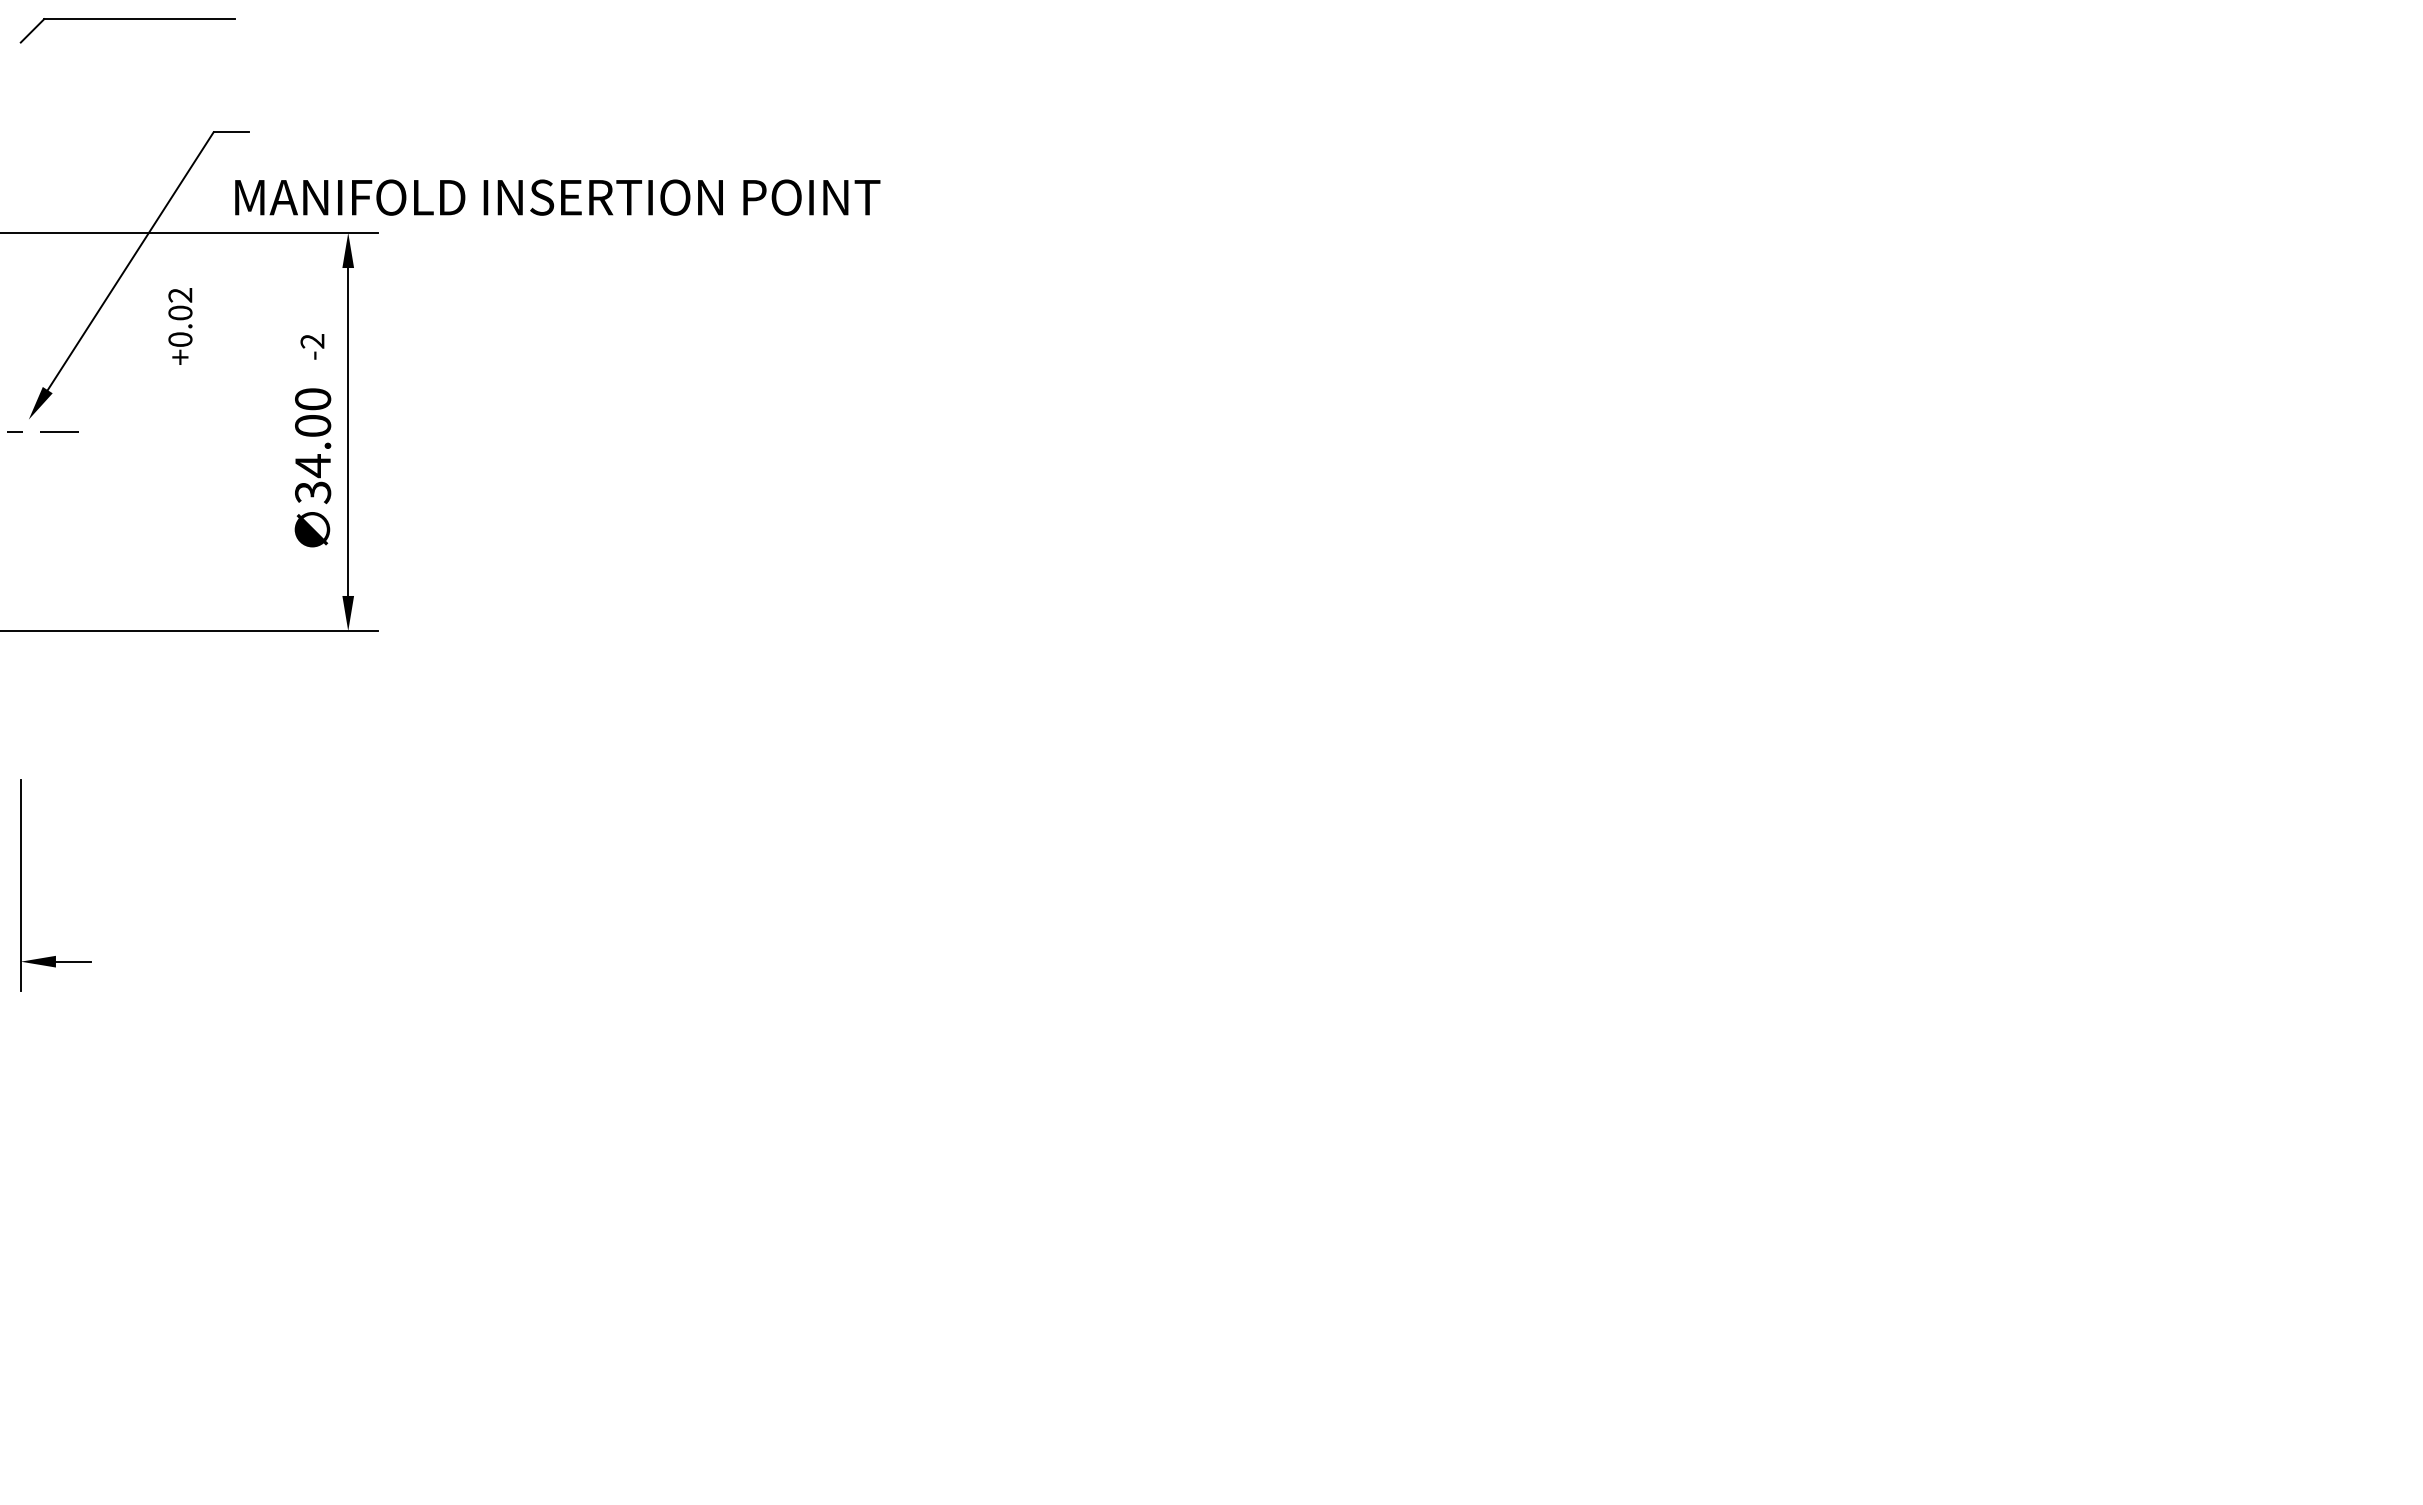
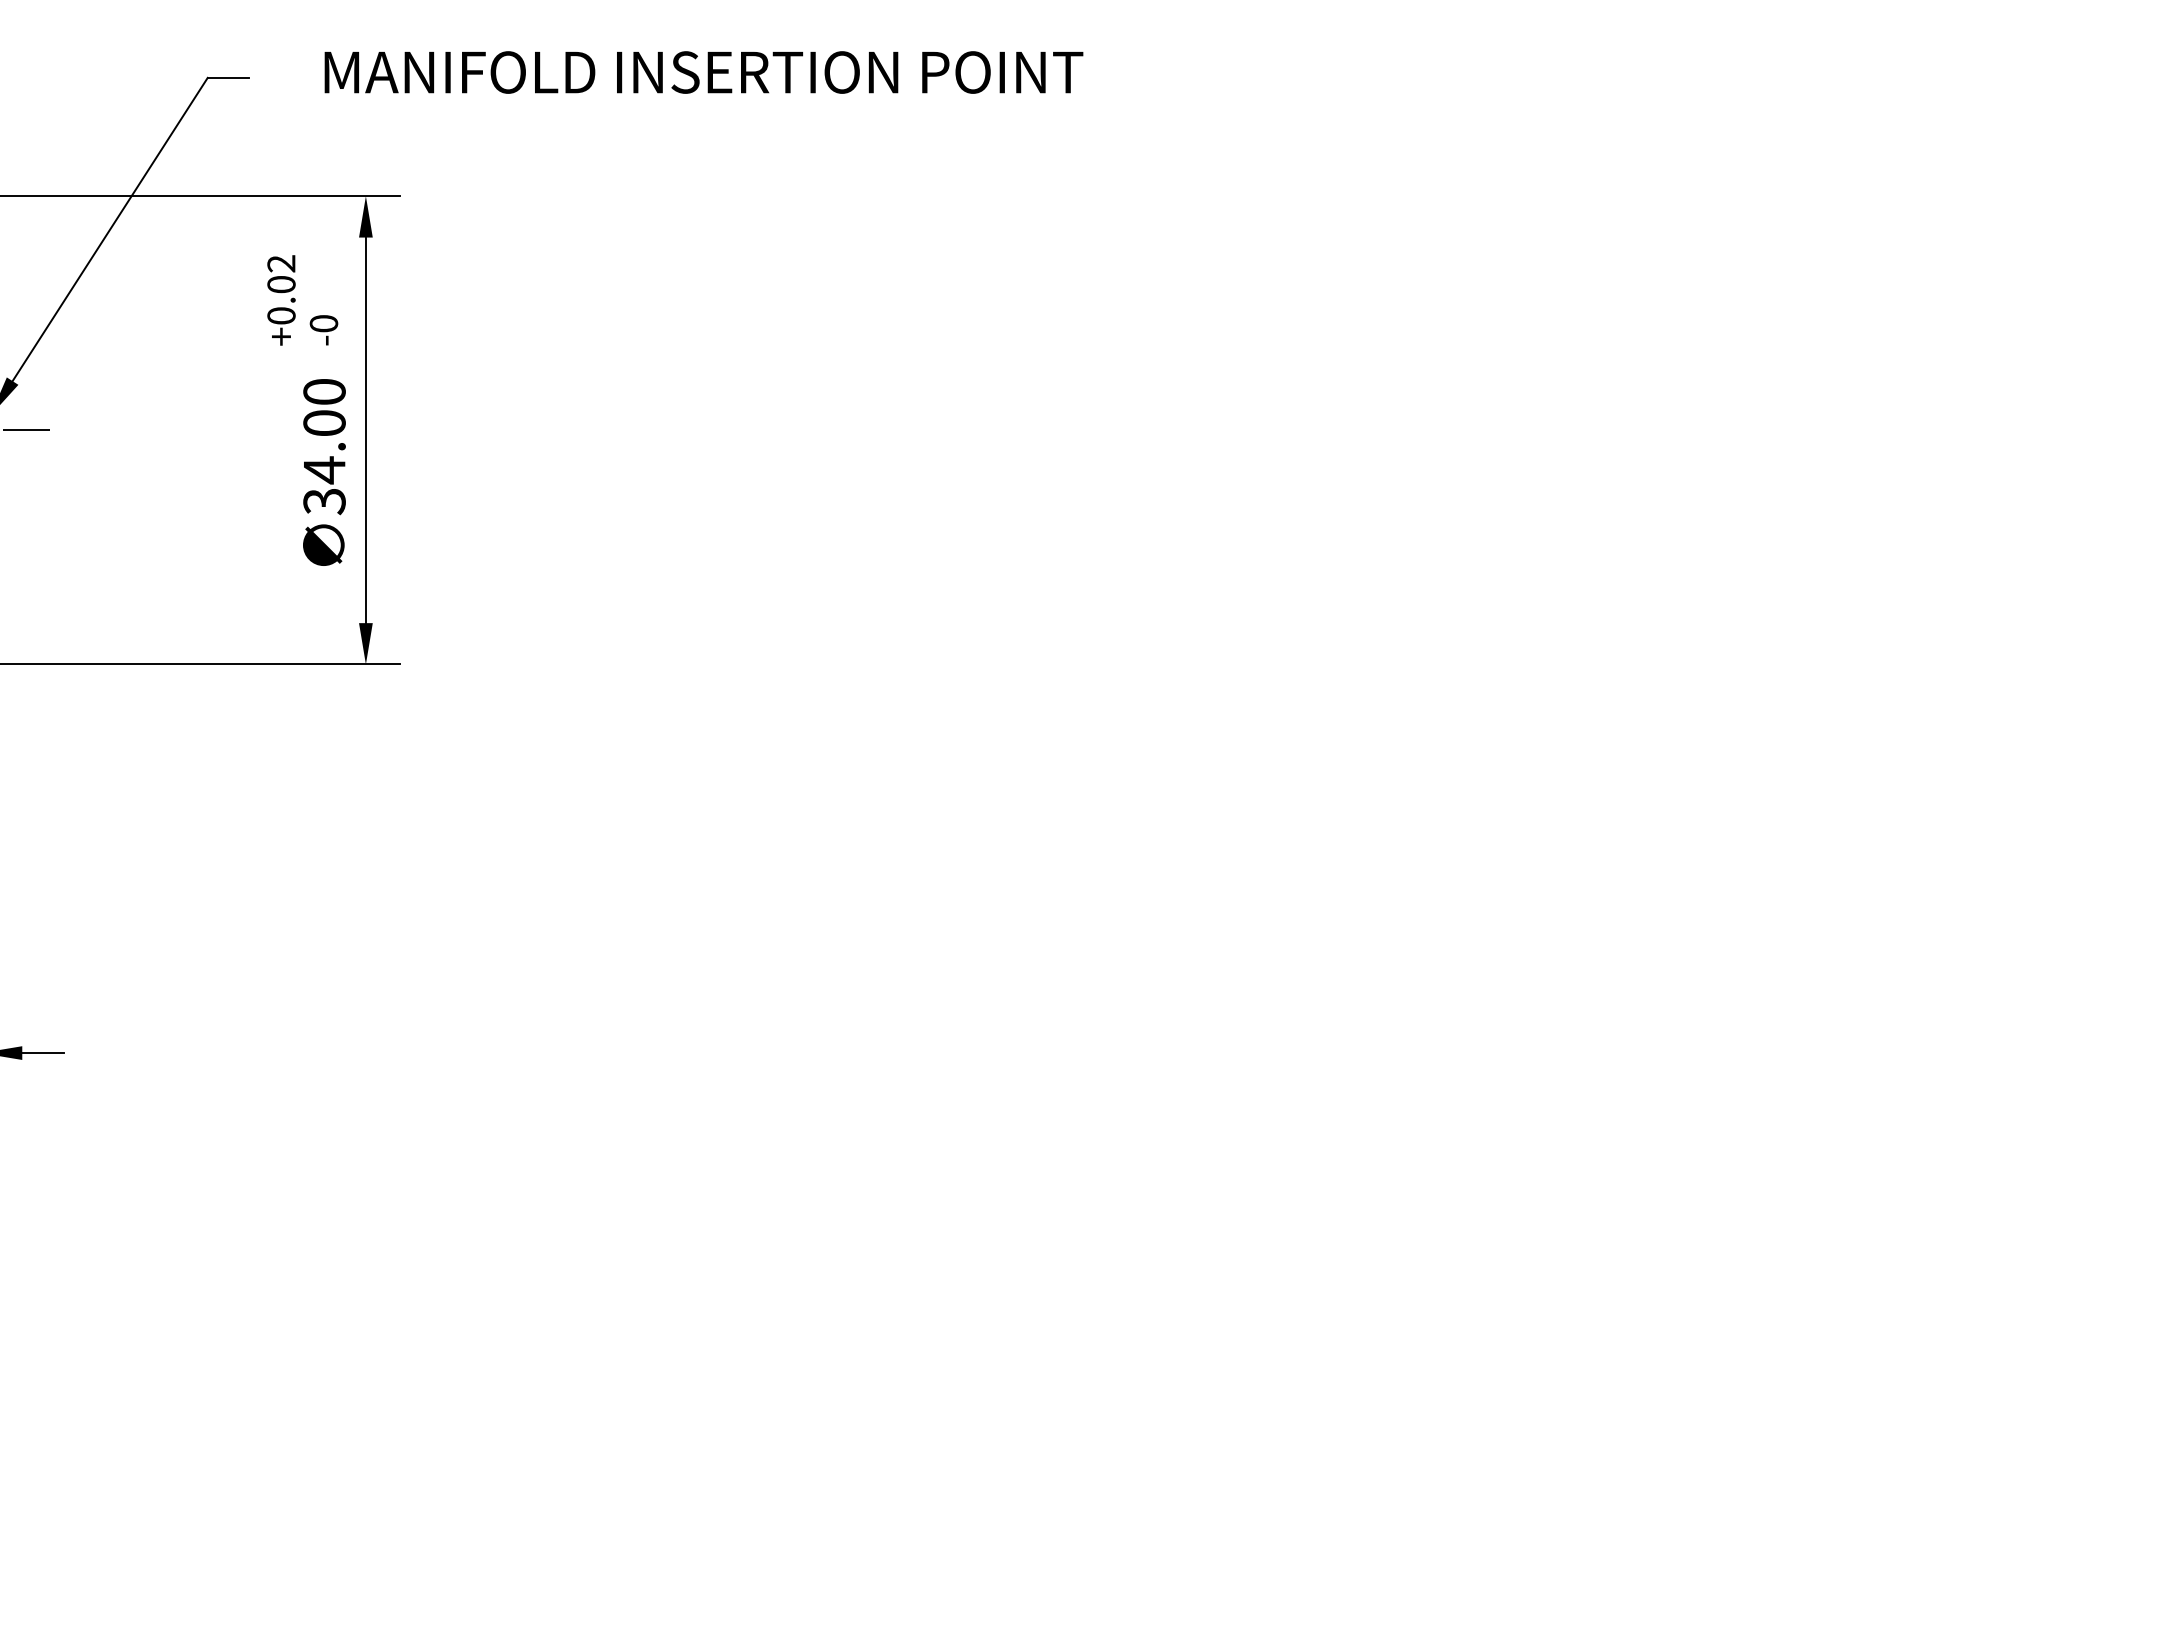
text: (557, 197) -> (703, 72), moved
text: (180, 326) -> (281, 300), moved
text: (312, 341) -> (323, 323), -2 -> -0

